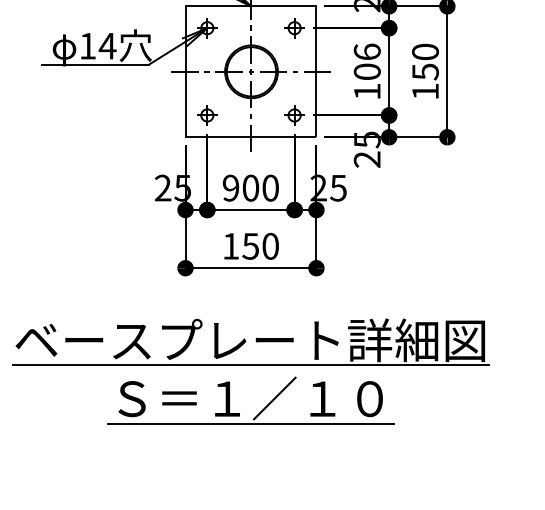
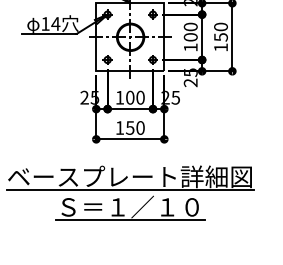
text: (366, 51) -> (190, 26), 106 -> 100
text: (230, 187) -> (119, 97), 900 -> 100

